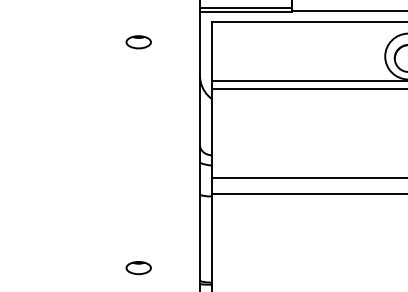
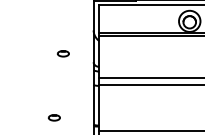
part: (138, 41) -> (63, 53), moved
part: (138, 267) -> (54, 117), moved

